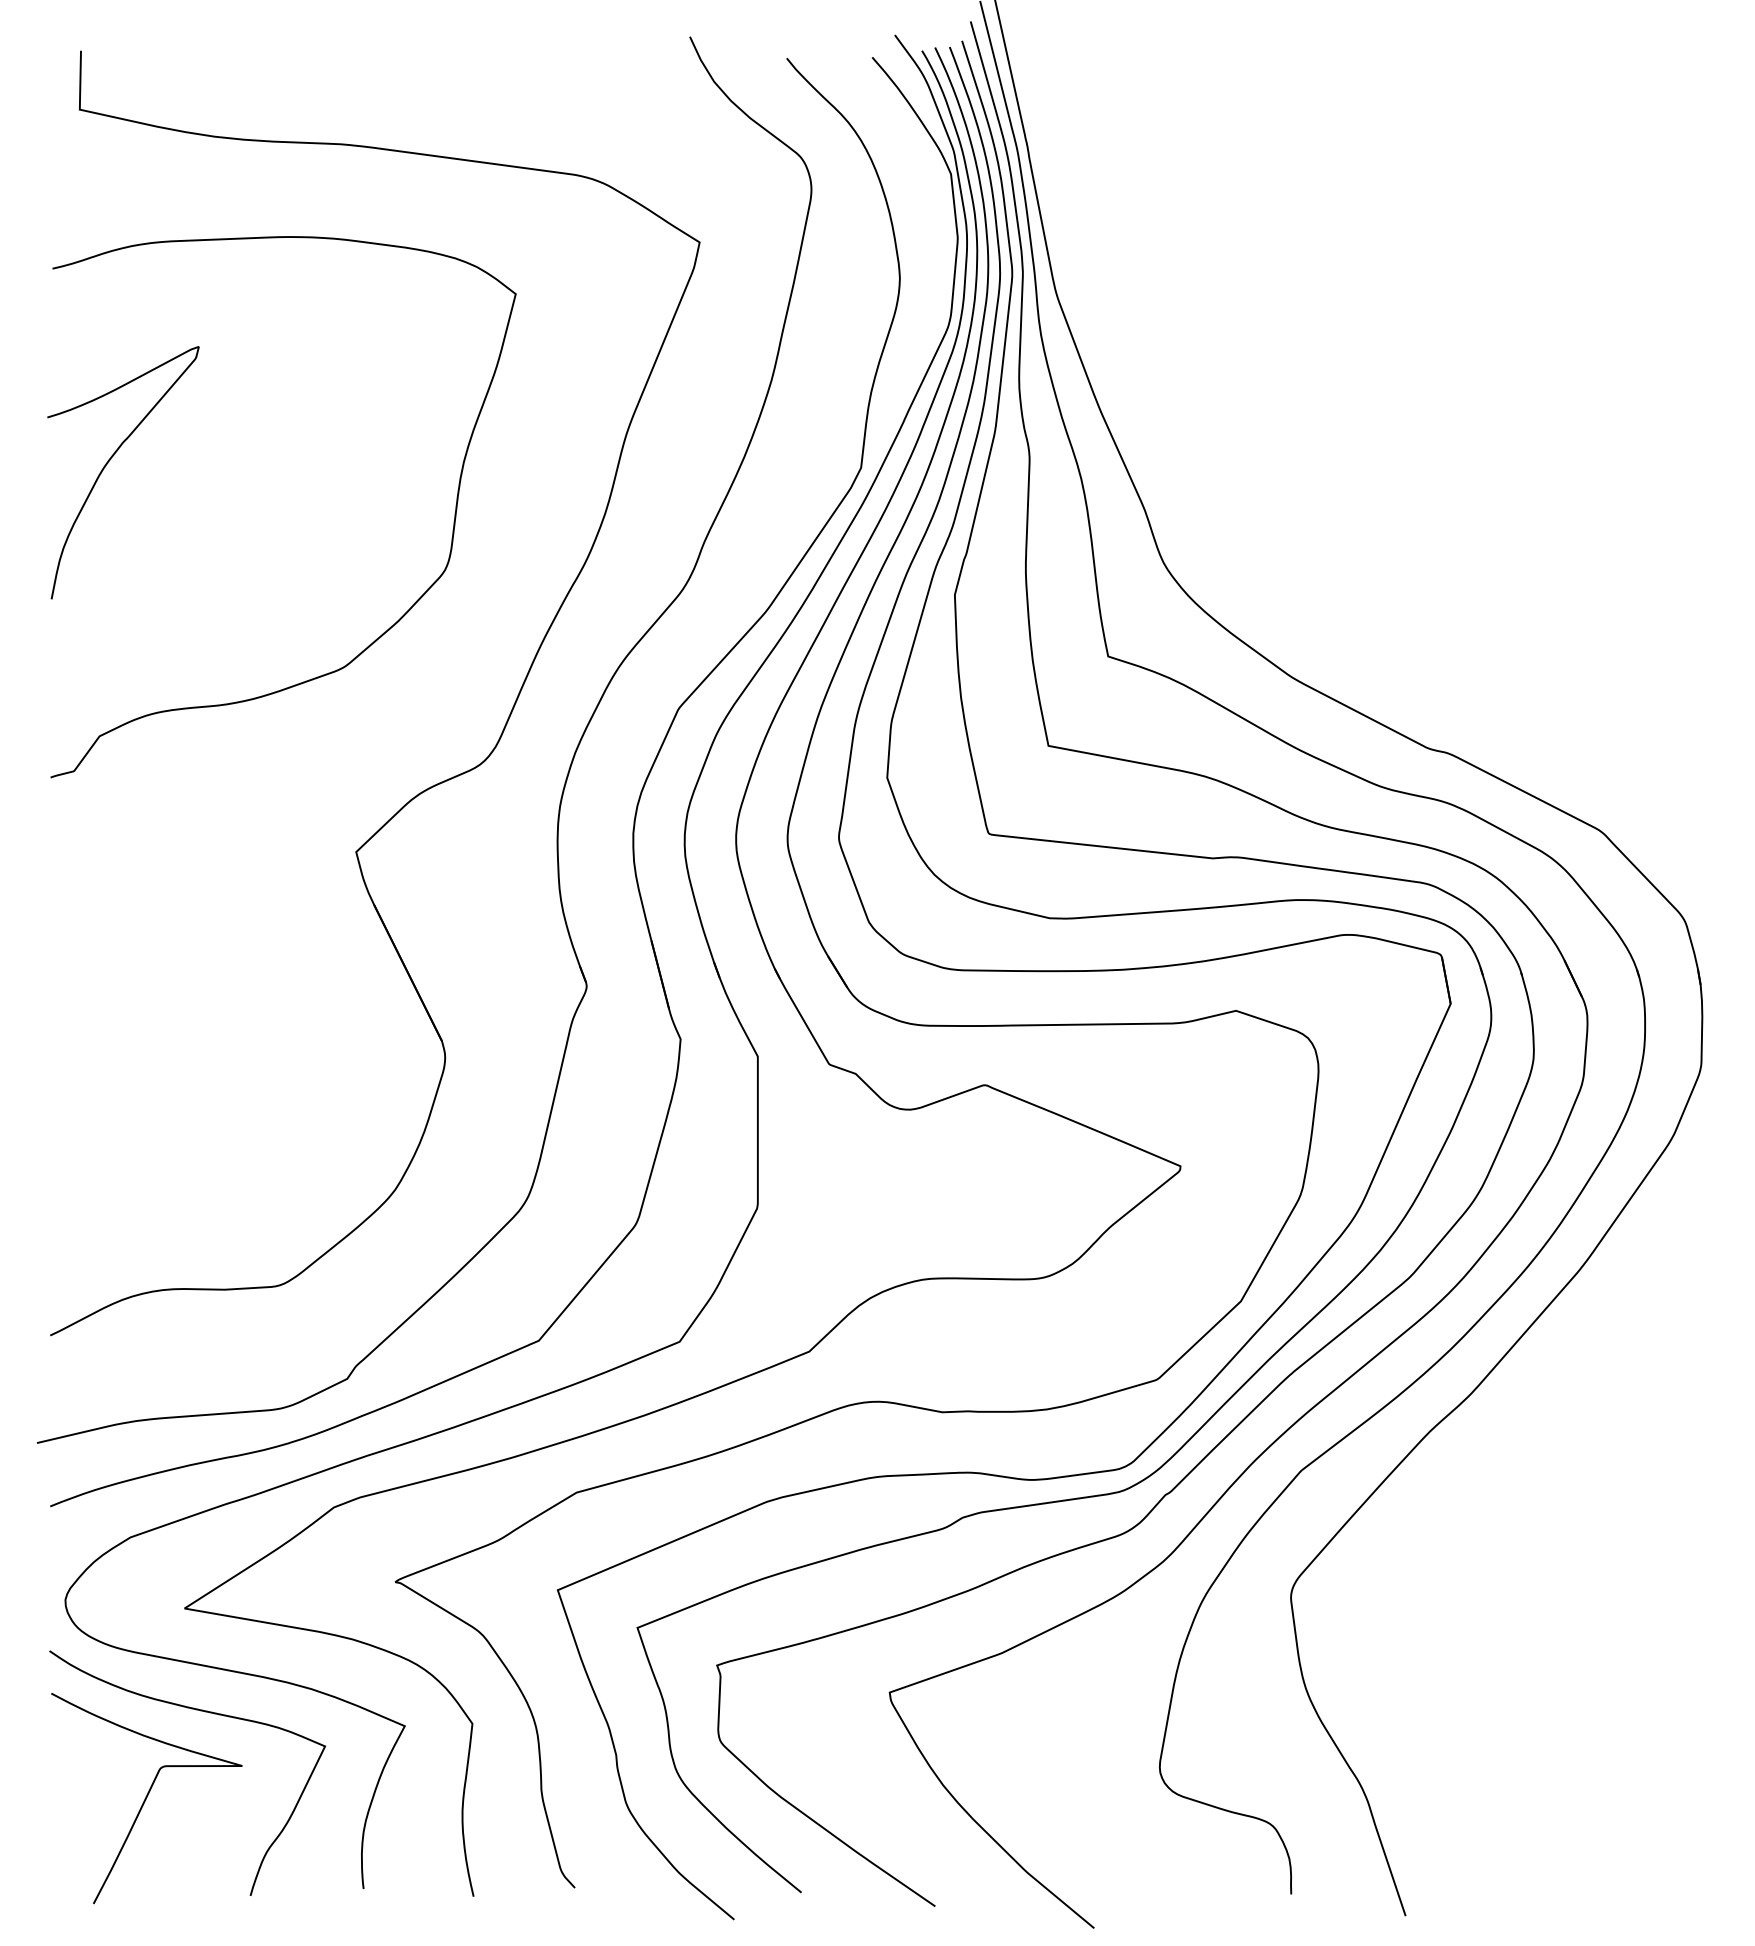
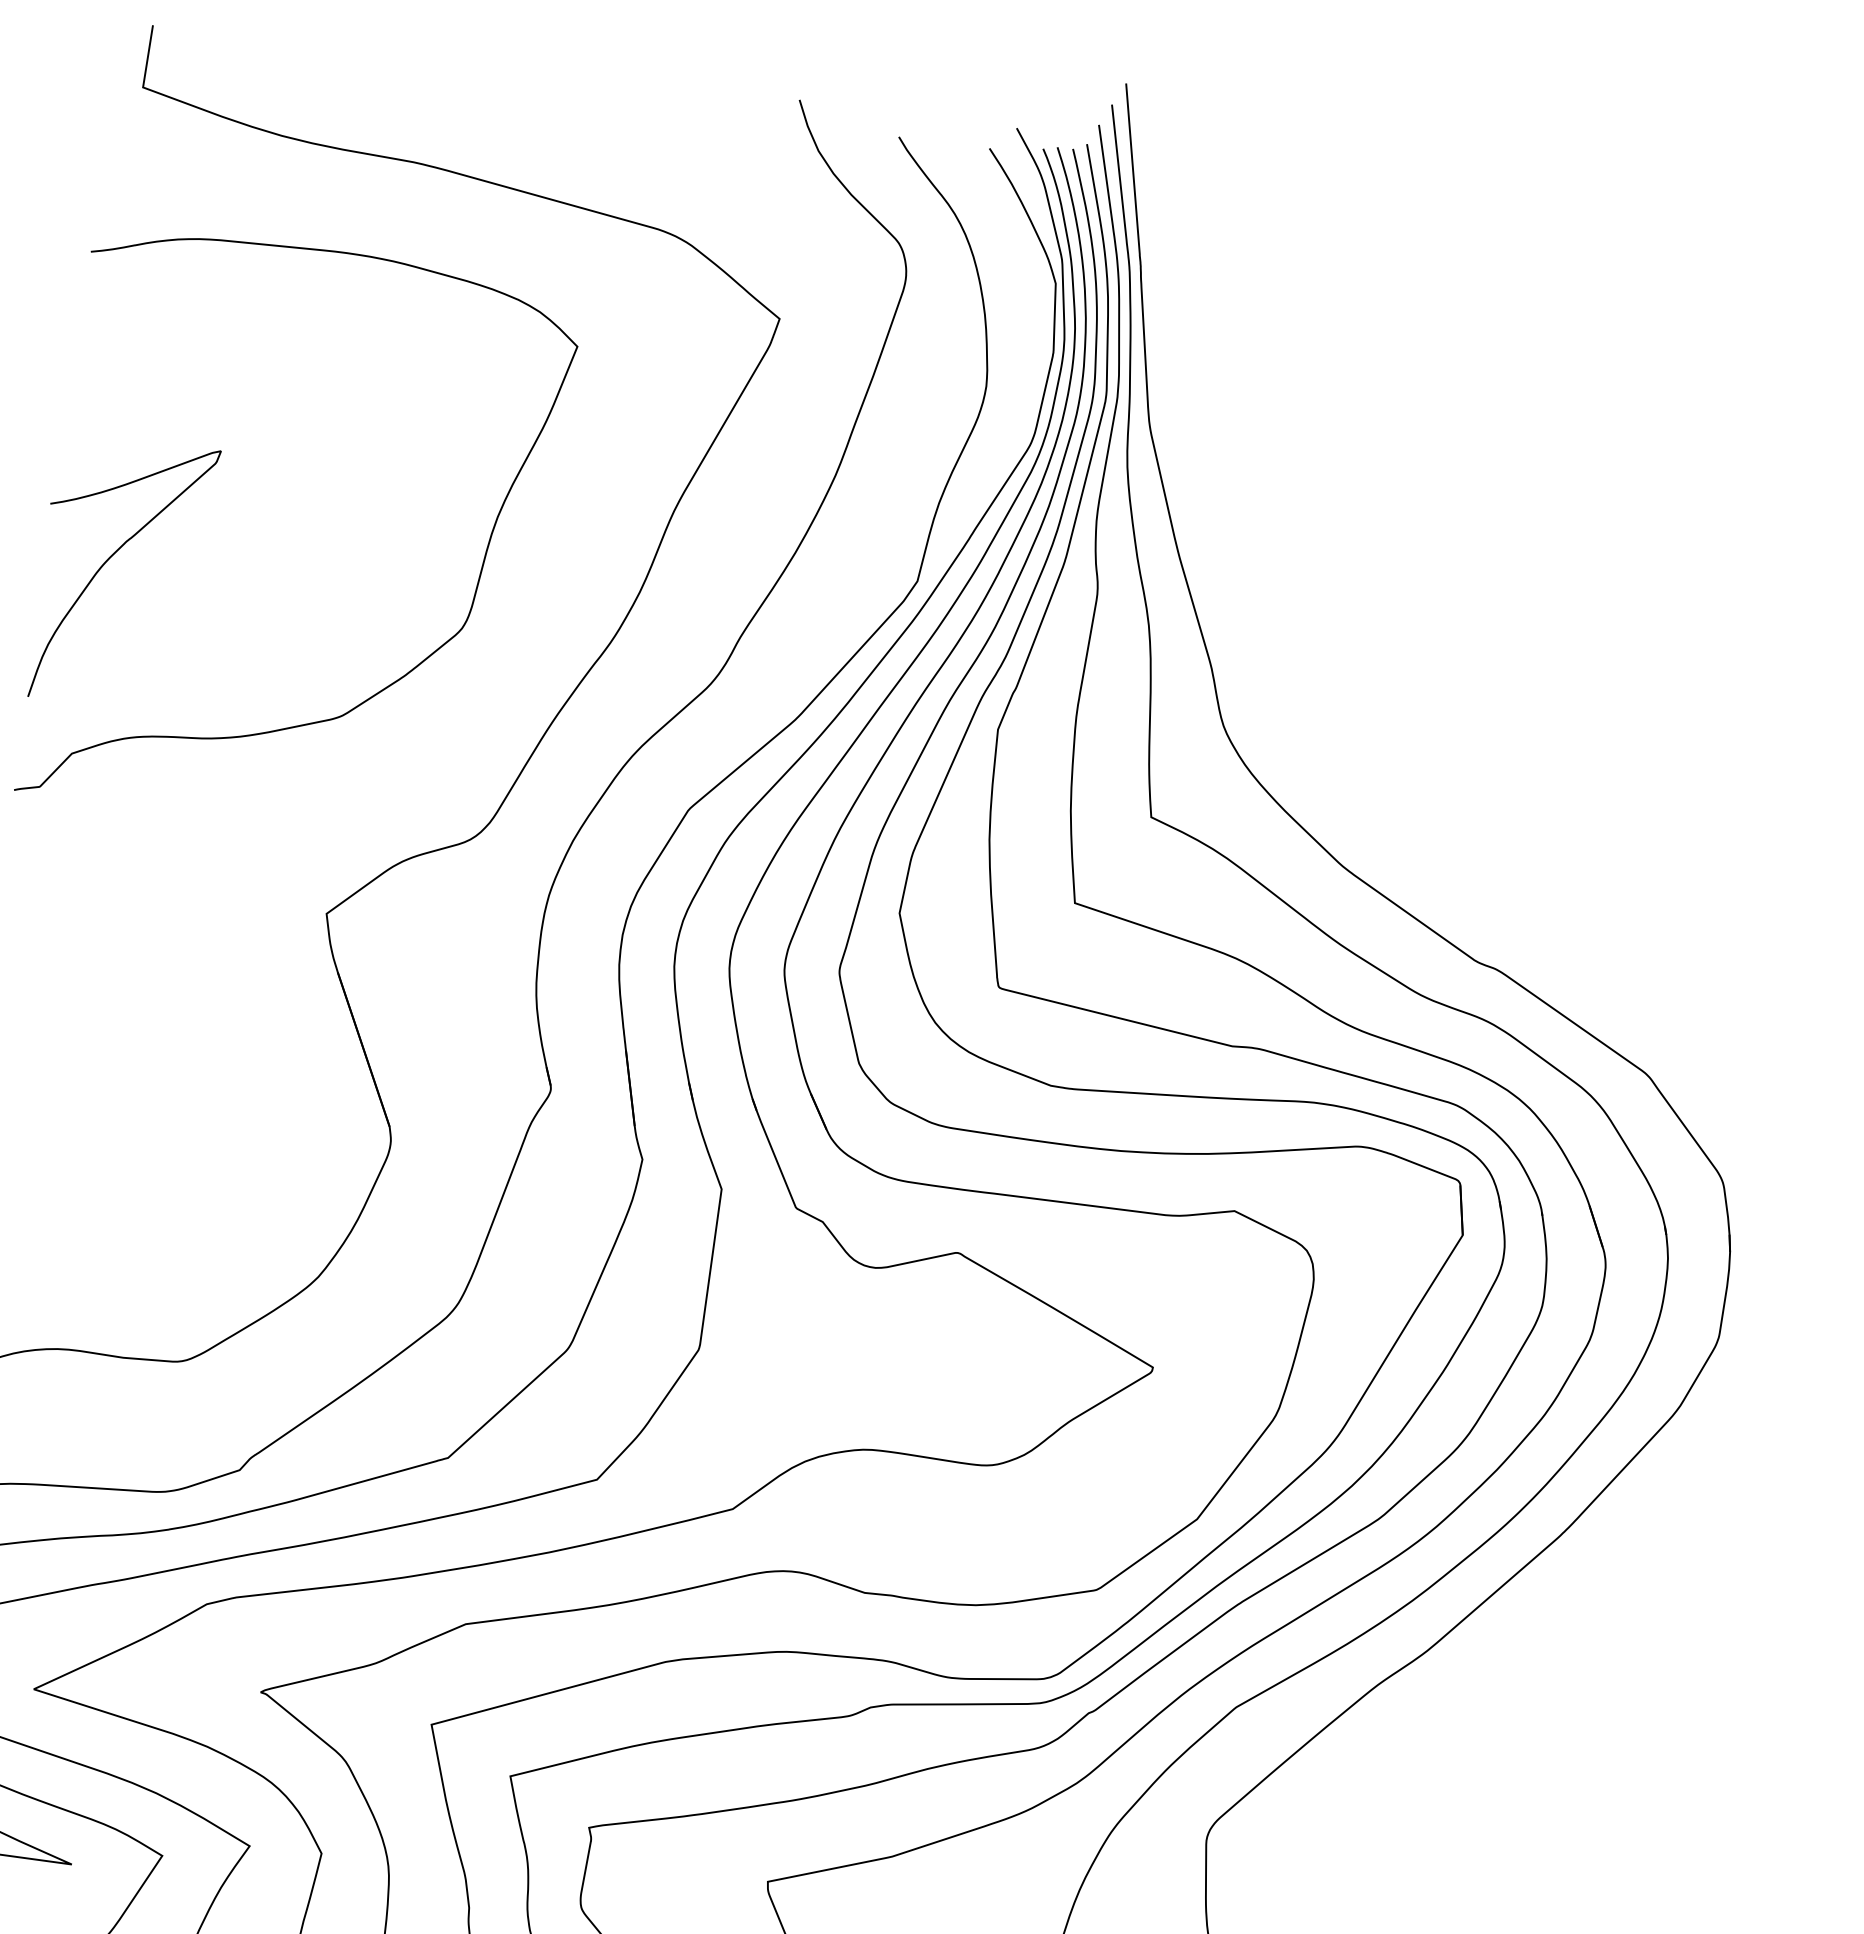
curve: (108, 463) -> (108, 561), moved

